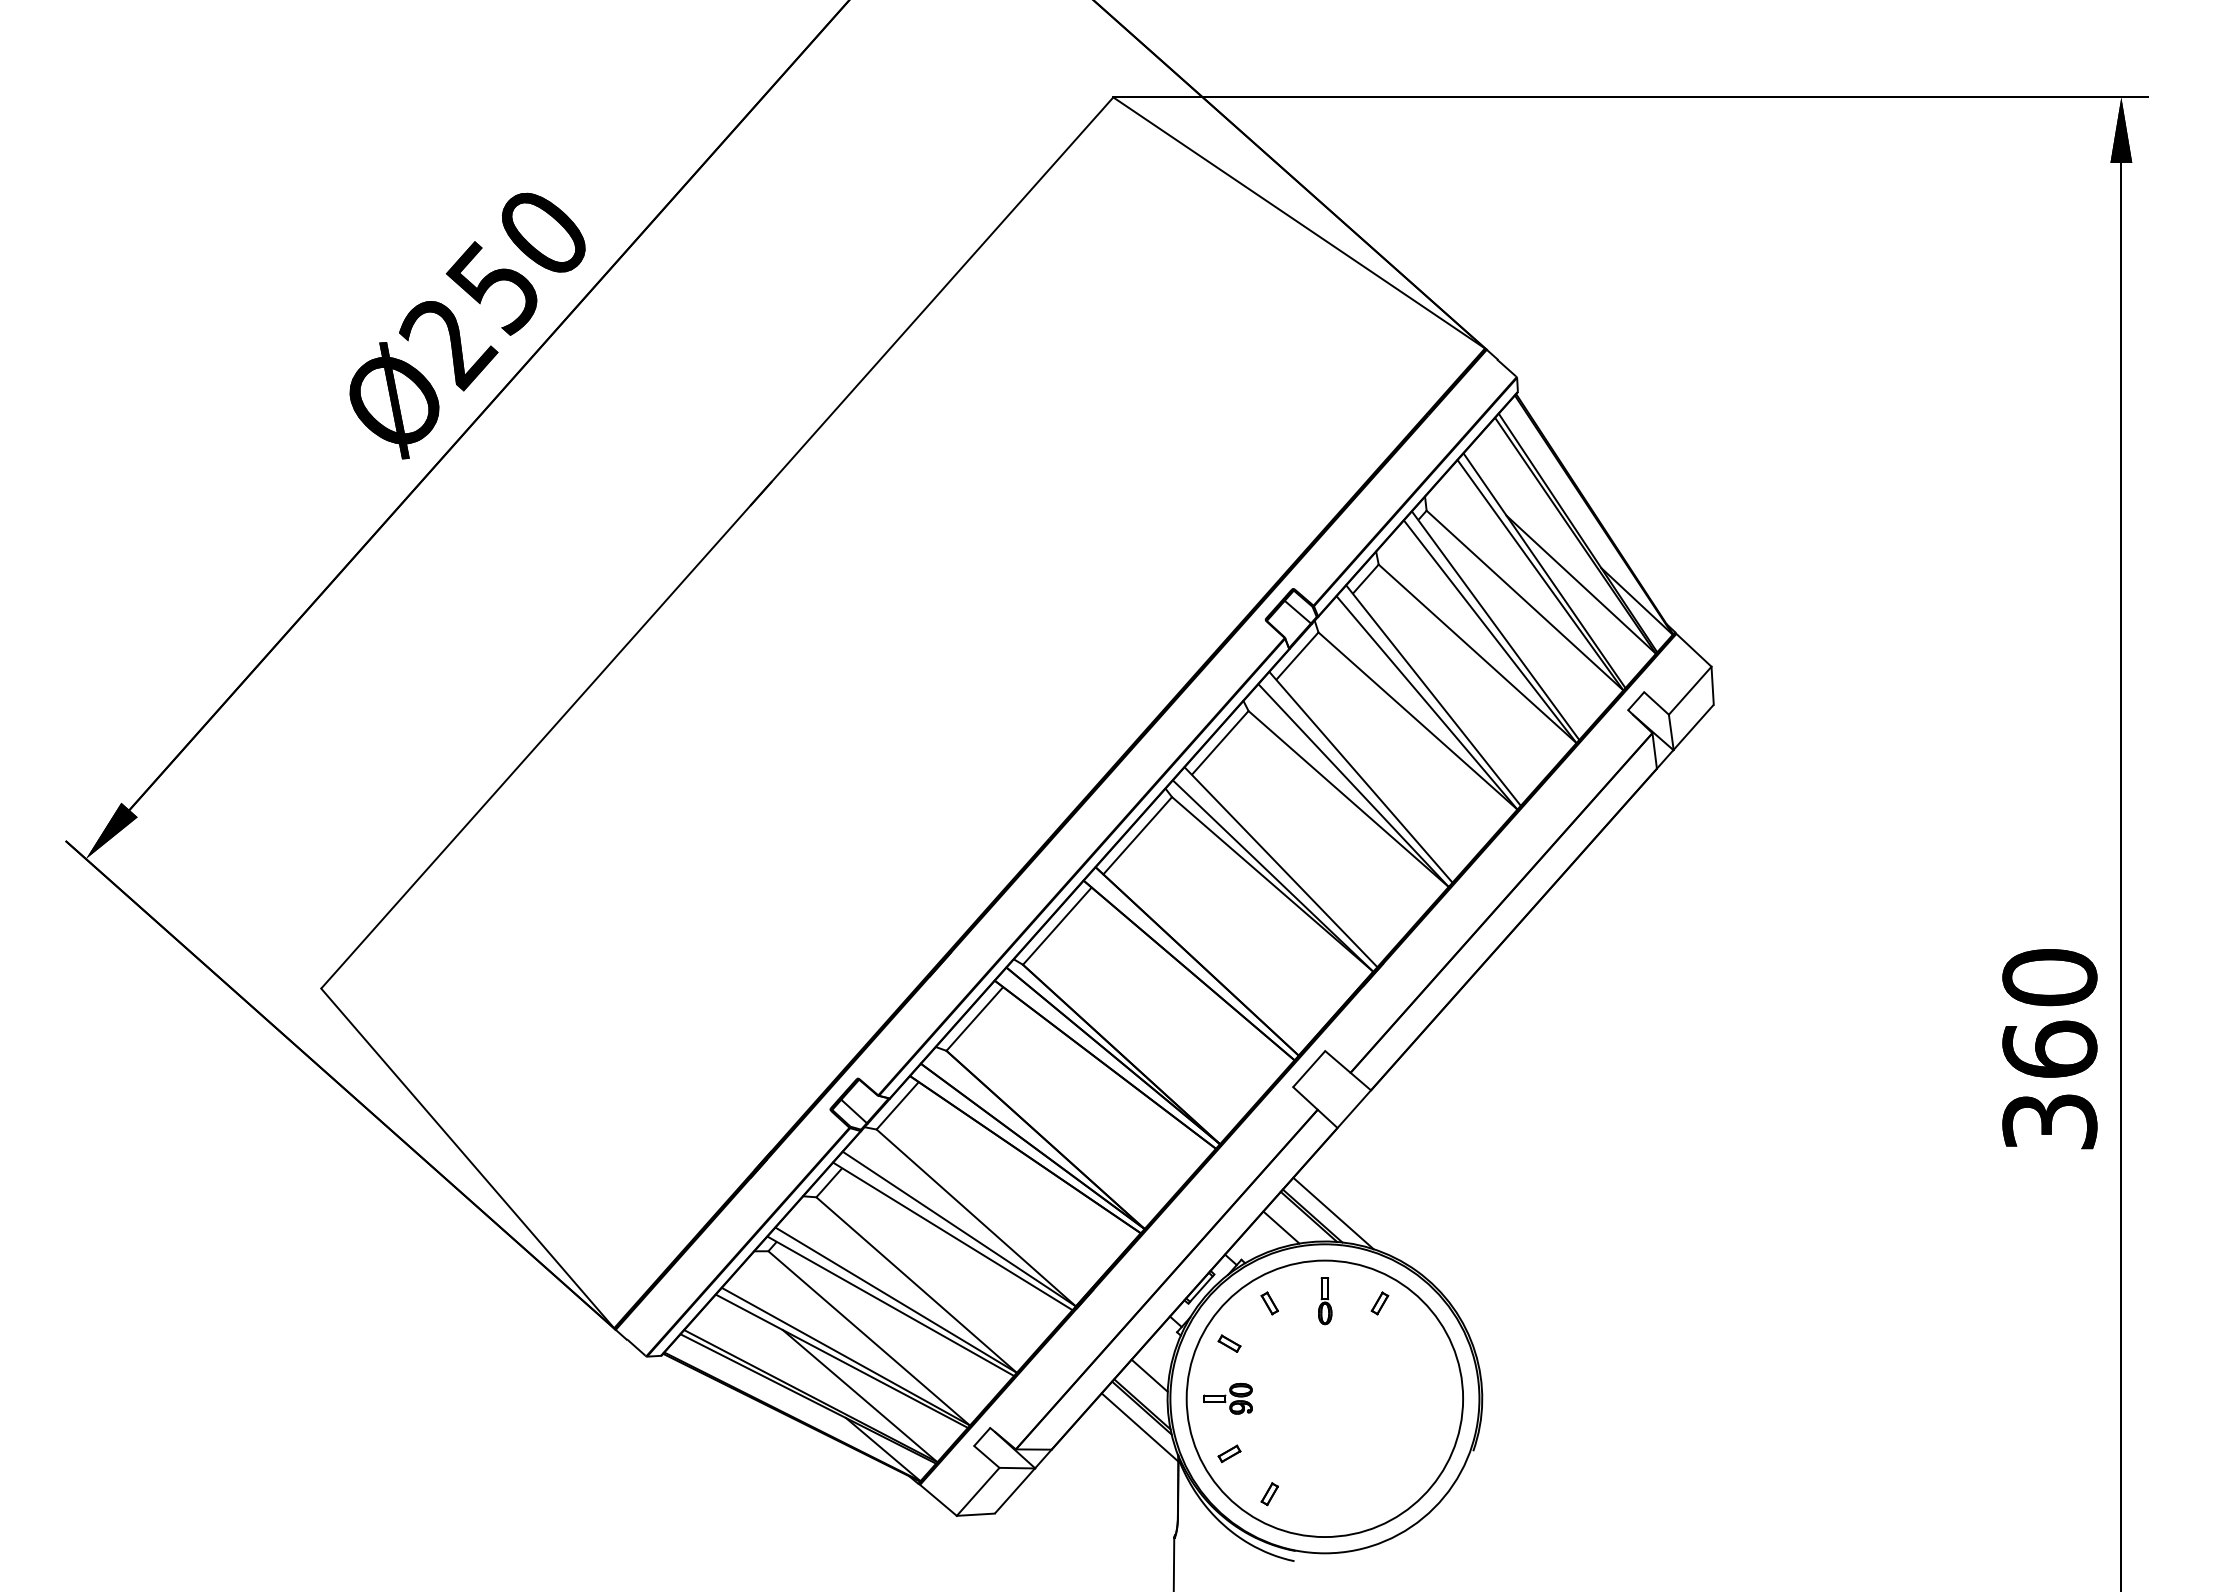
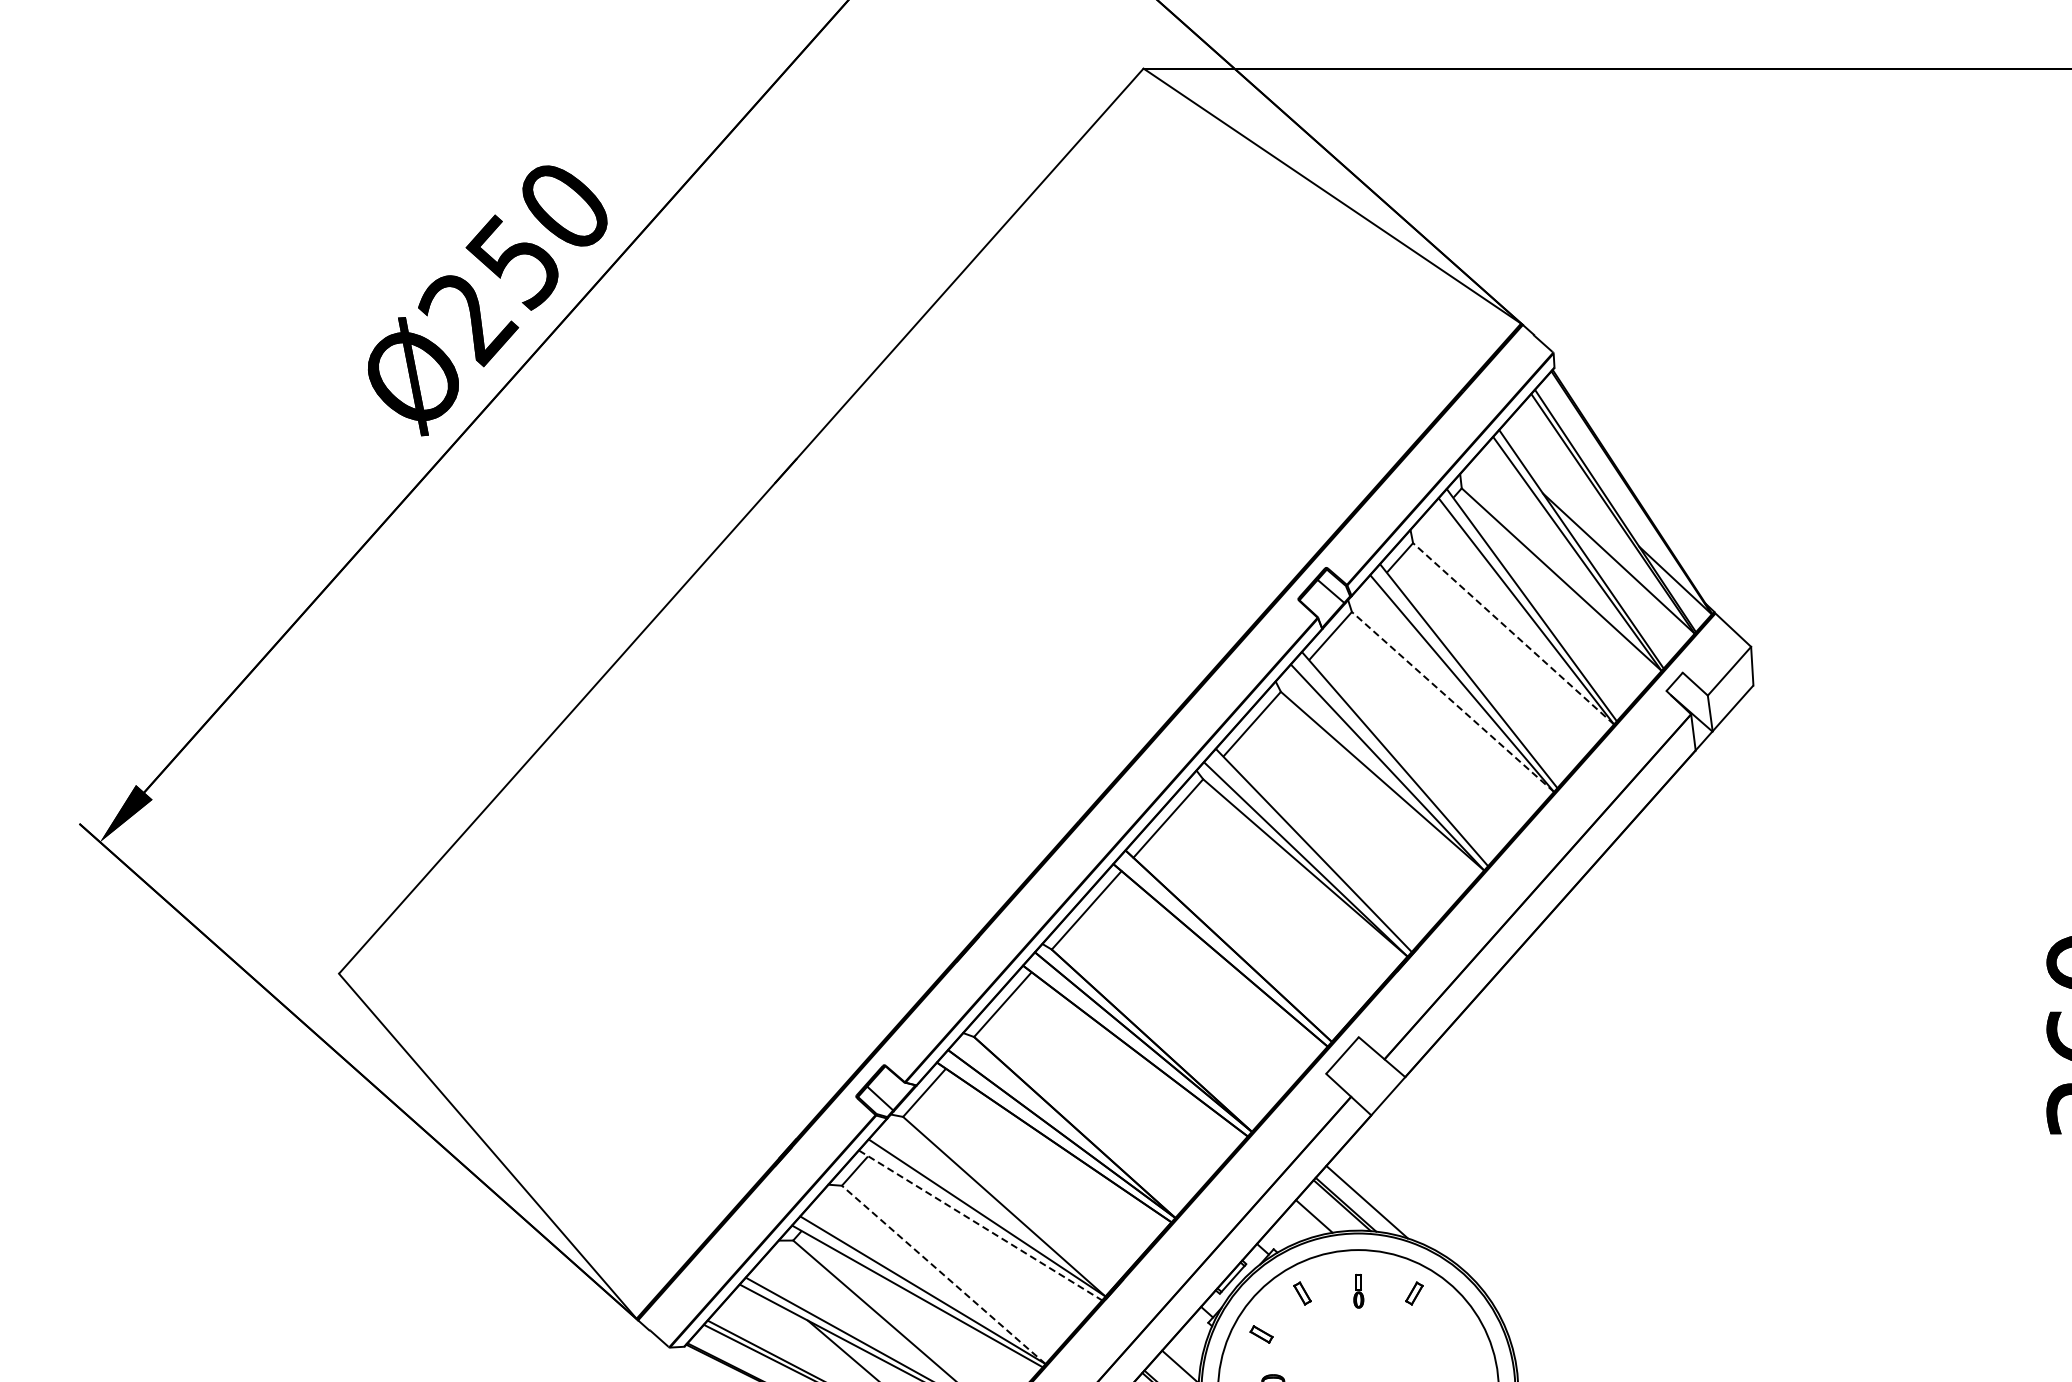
line: (1477, 653) -> (1513, 633), solid -> dashed
line: (1417, 720) -> (1452, 701), solid -> dashed
line: (952, 1236) -> (980, 1225), solid -> dashed
line: (916, 1284) -> (943, 1274), solid -> dashed
part: (1325, 1301) -> (1359, 1291), size x0.7

